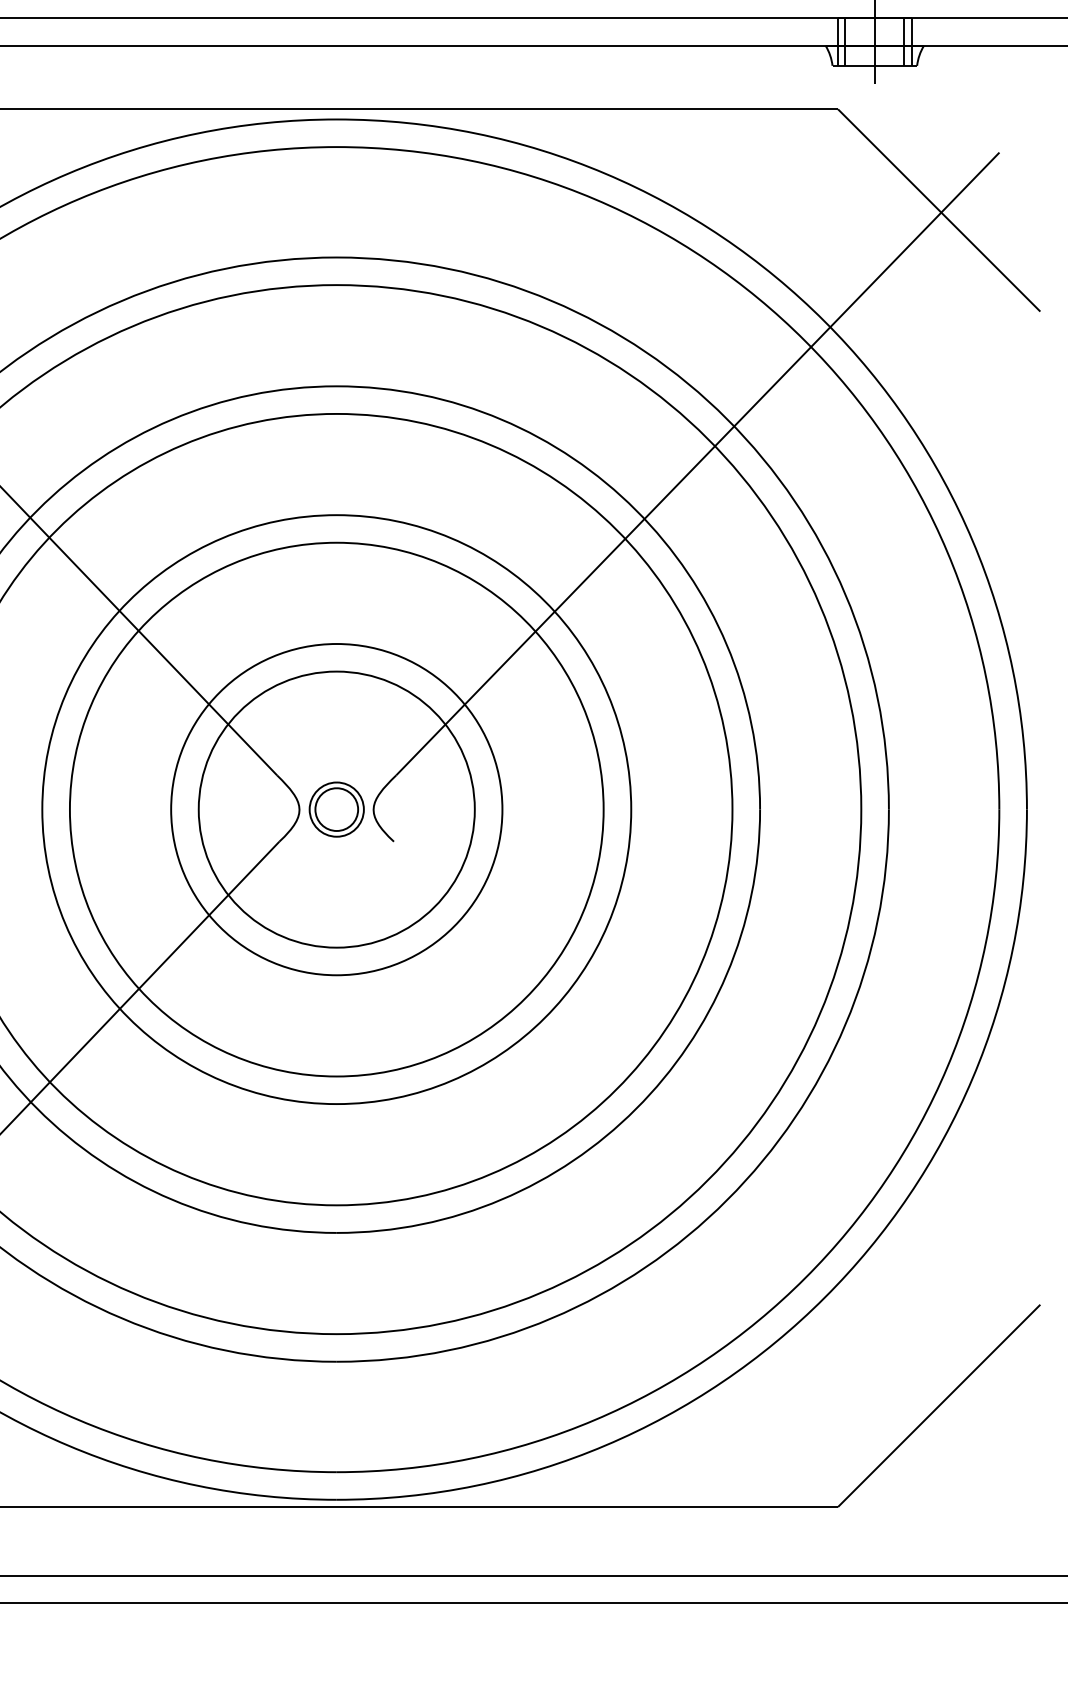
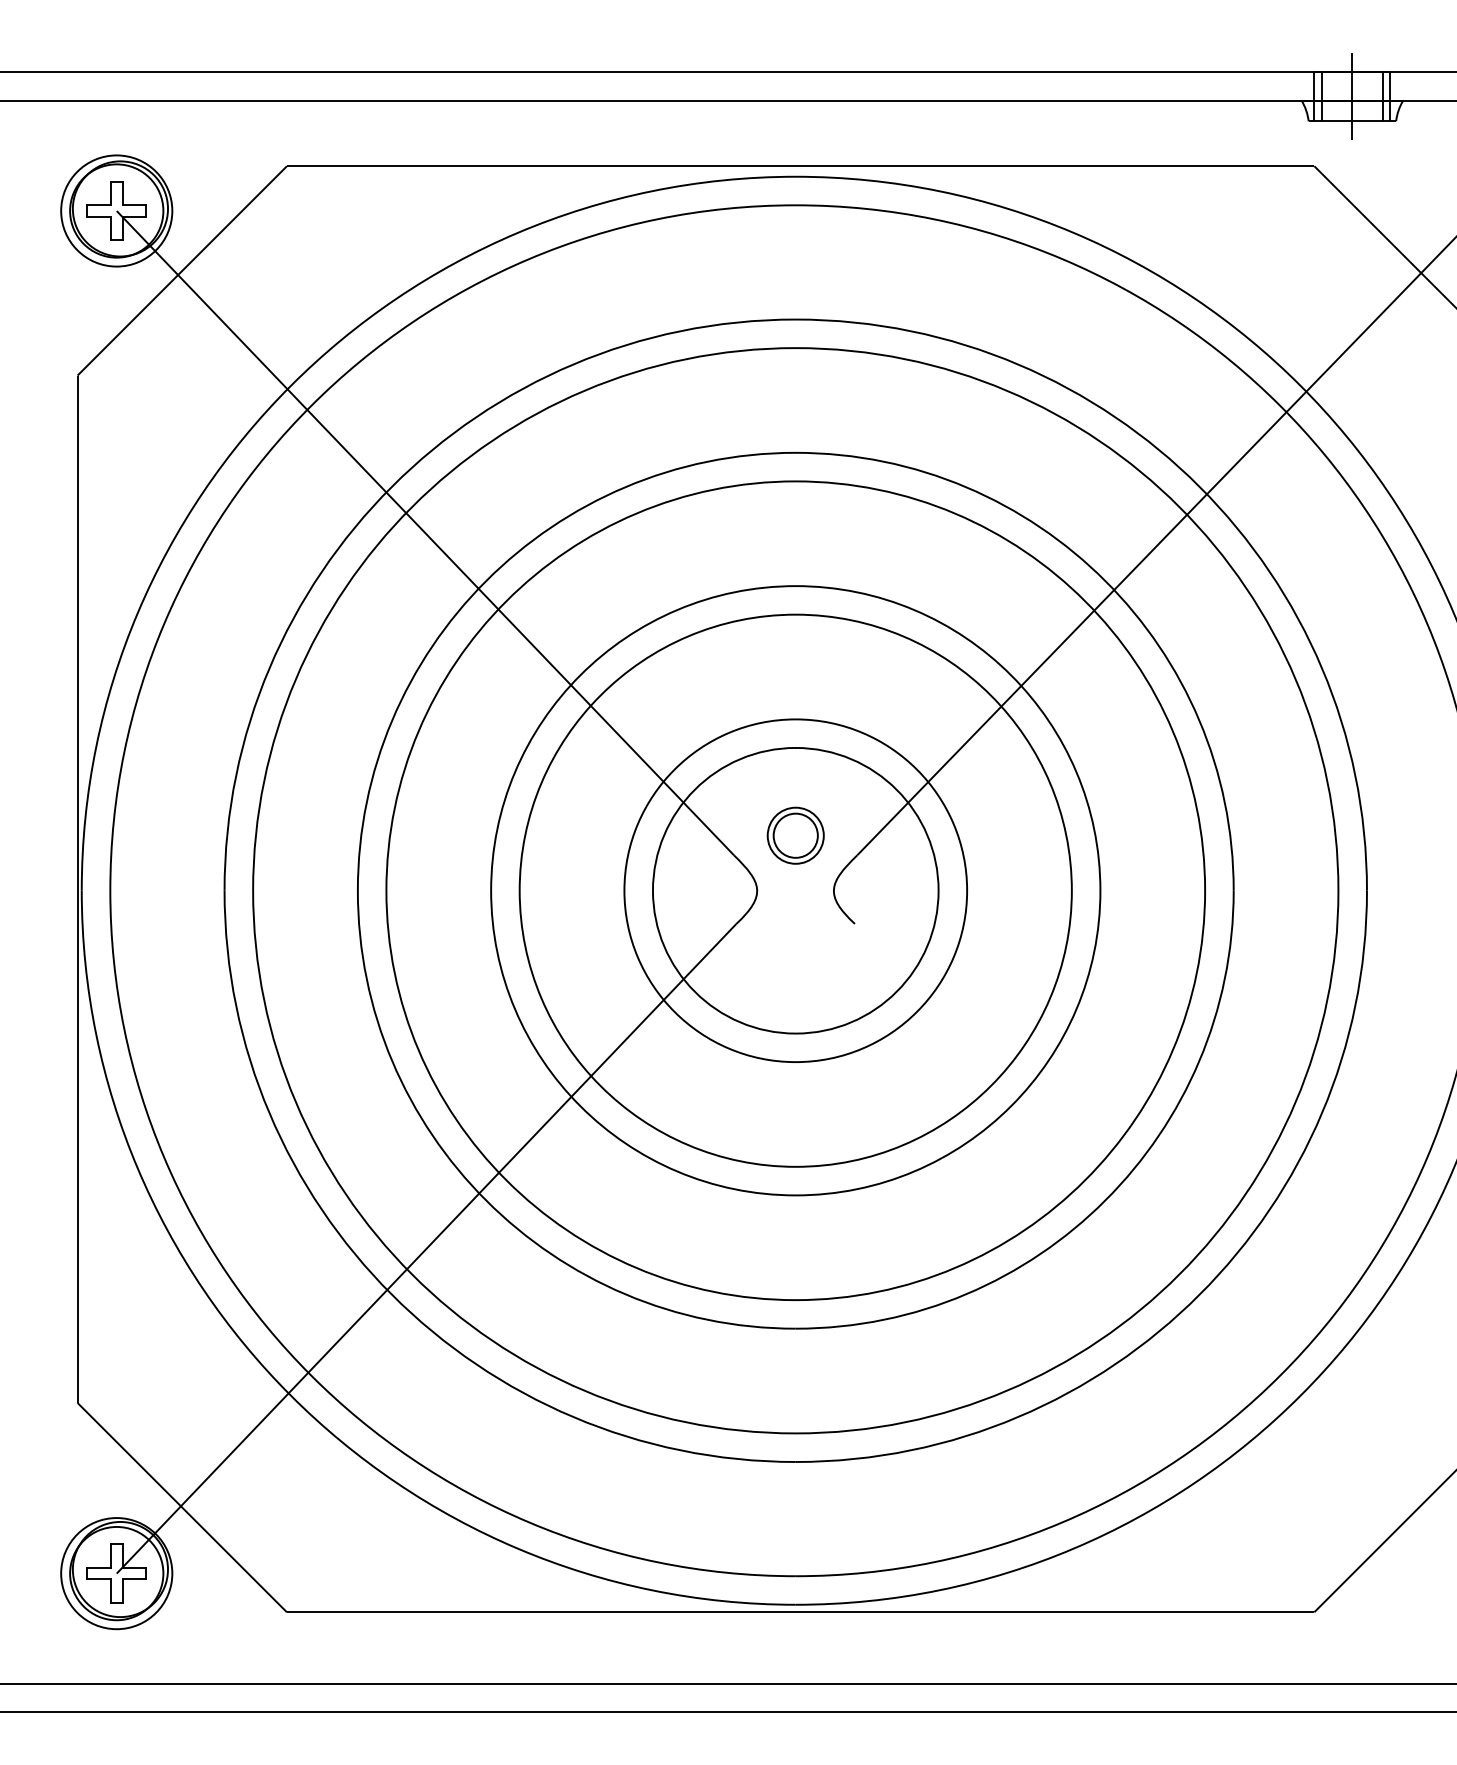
part: (336, 809) -> (795, 835), moved

